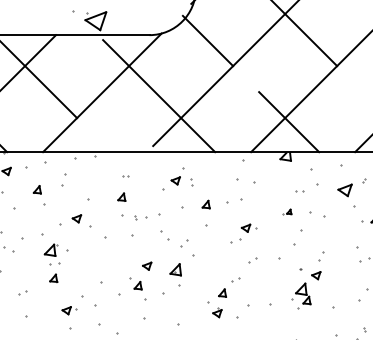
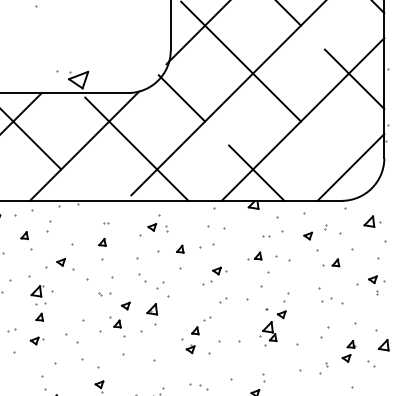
part: (344, 189) -> (307, 235), size x0.62
part: (286, 211) -> (254, 255), size x1.67
part: (140, 217) -> (104, 294), moved
part: (68, 310) -> (36, 340), moved

